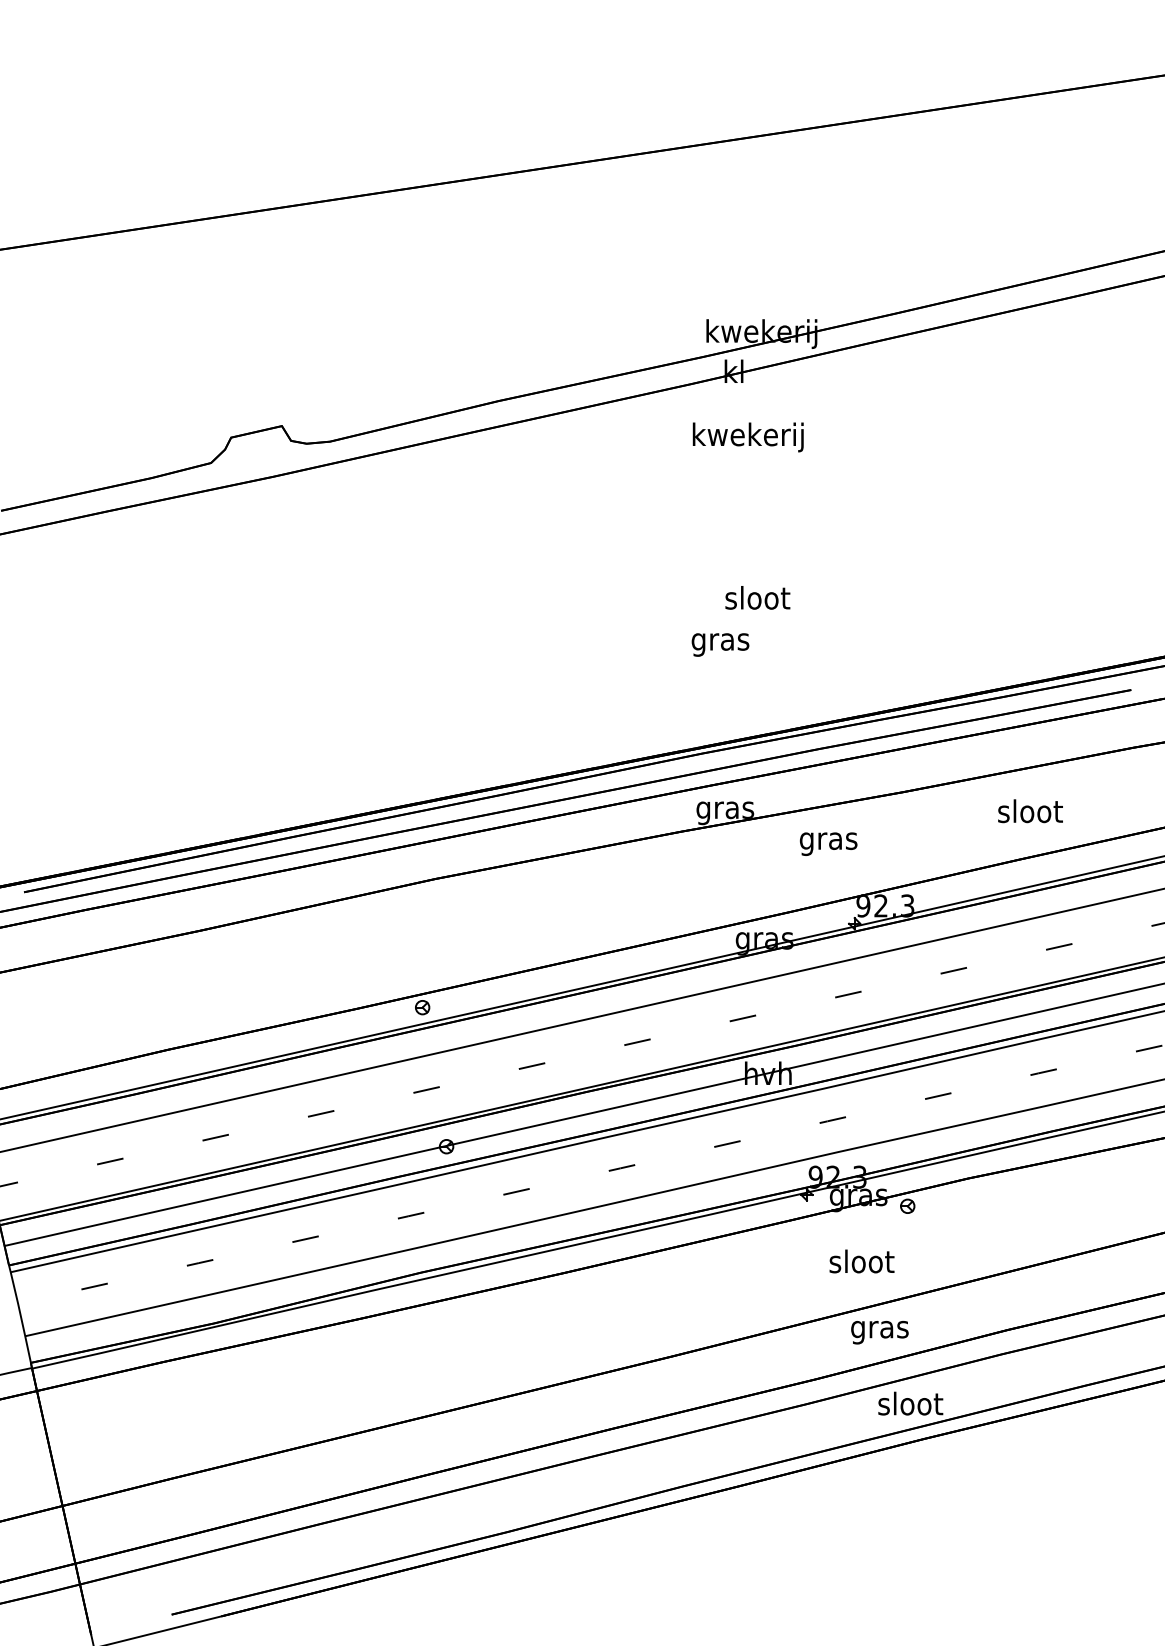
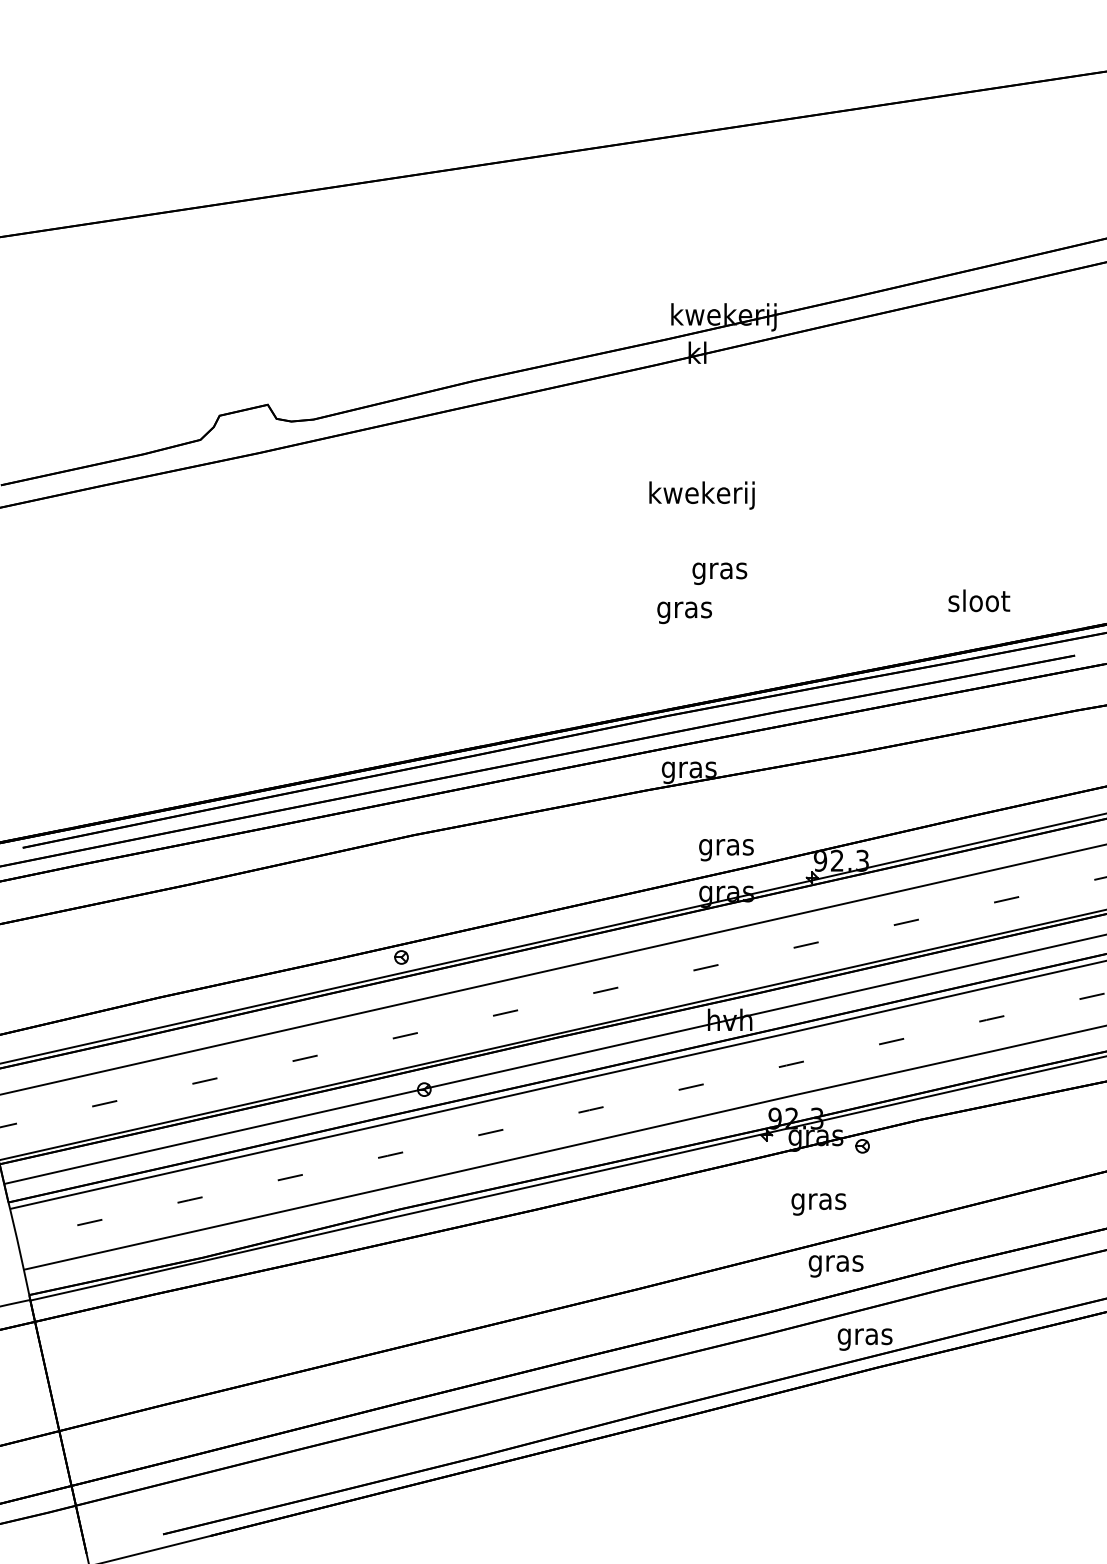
text: (747, 437) -> (701, 495), moved
text: (757, 600) -> (719, 570), sloot -> gras
text: (1030, 810) -> (979, 600), moved
text: (828, 844) -> (726, 850), moved
text: (861, 1264) -> (818, 1201), sloot -> gras
text: (910, 1406) -> (865, 1336), sloot -> gras

